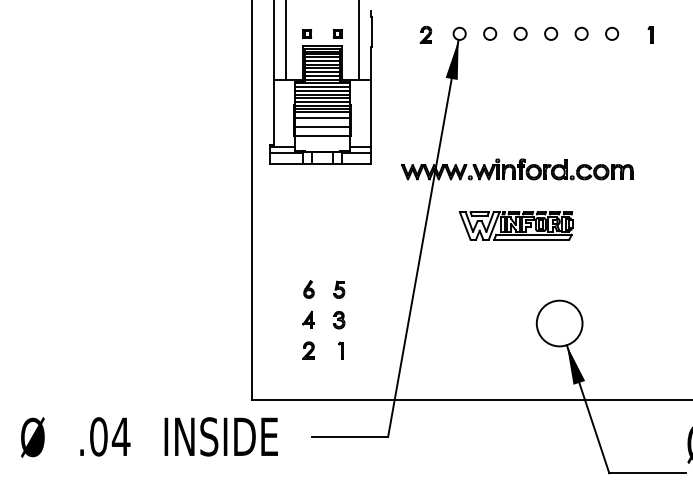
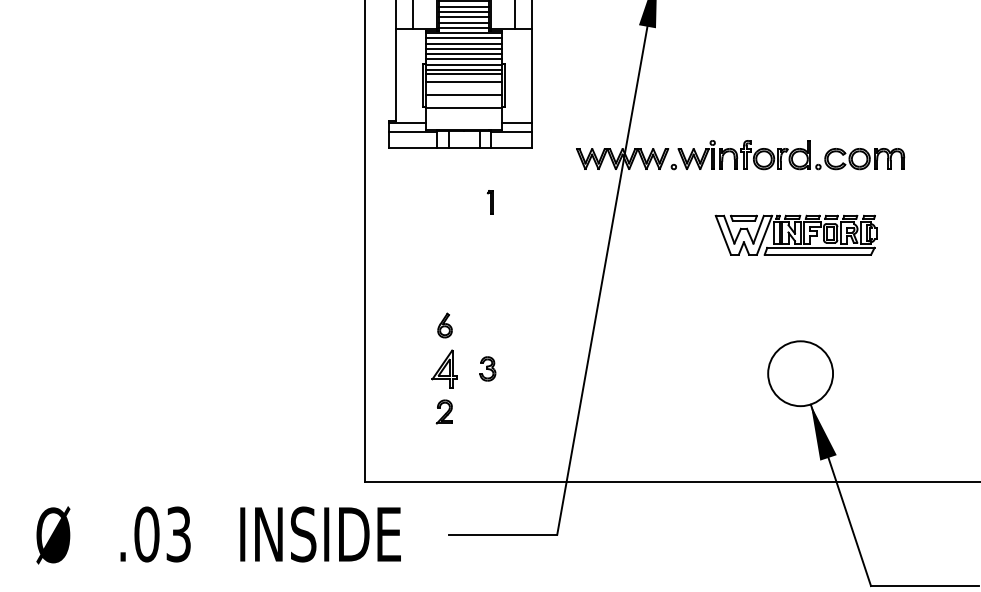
part: (516, 225) -> (796, 234), moved
part: (339, 289) -> (488, 325), removed
part: (308, 319) -> (444, 368), size x1.6
part: (340, 350) -> (489, 202), moved
text: (120, 436) -> (177, 533), .04 -> .03

